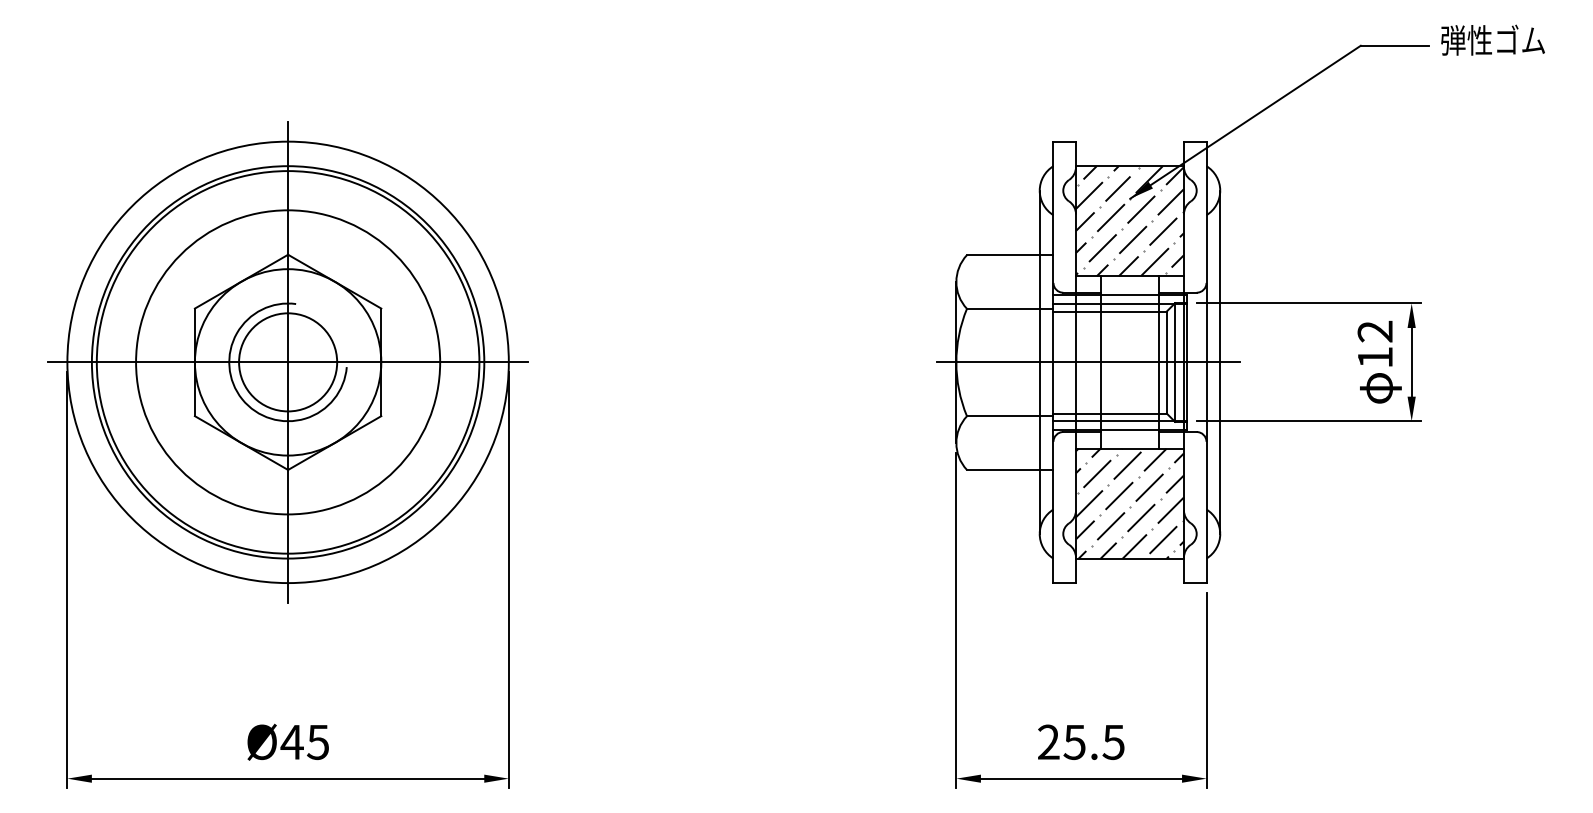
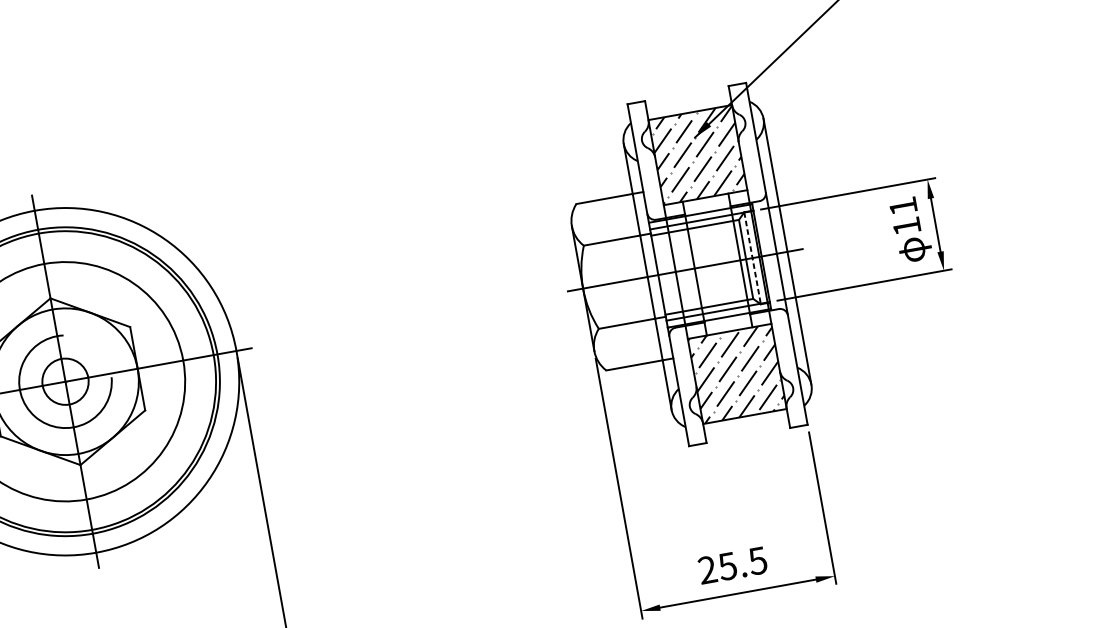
text: (1374, 331) -> (902, 206), 12 -> 11
circle: (288, 362) -> (65, 381), size x0.6
line: (1175, 363) -> (753, 258), solid -> dashed

